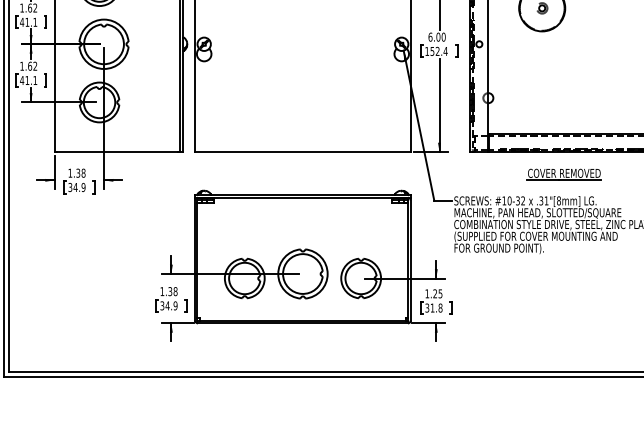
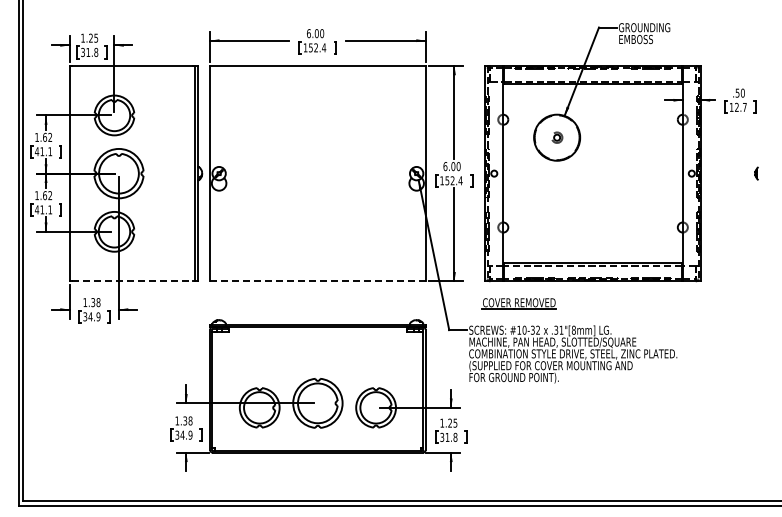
line: (117, 152) -> (132, 281), solid -> dashed
line: (302, 152) -> (317, 281), solid -> dashed
part: (563, 174) -> (518, 303), moved

